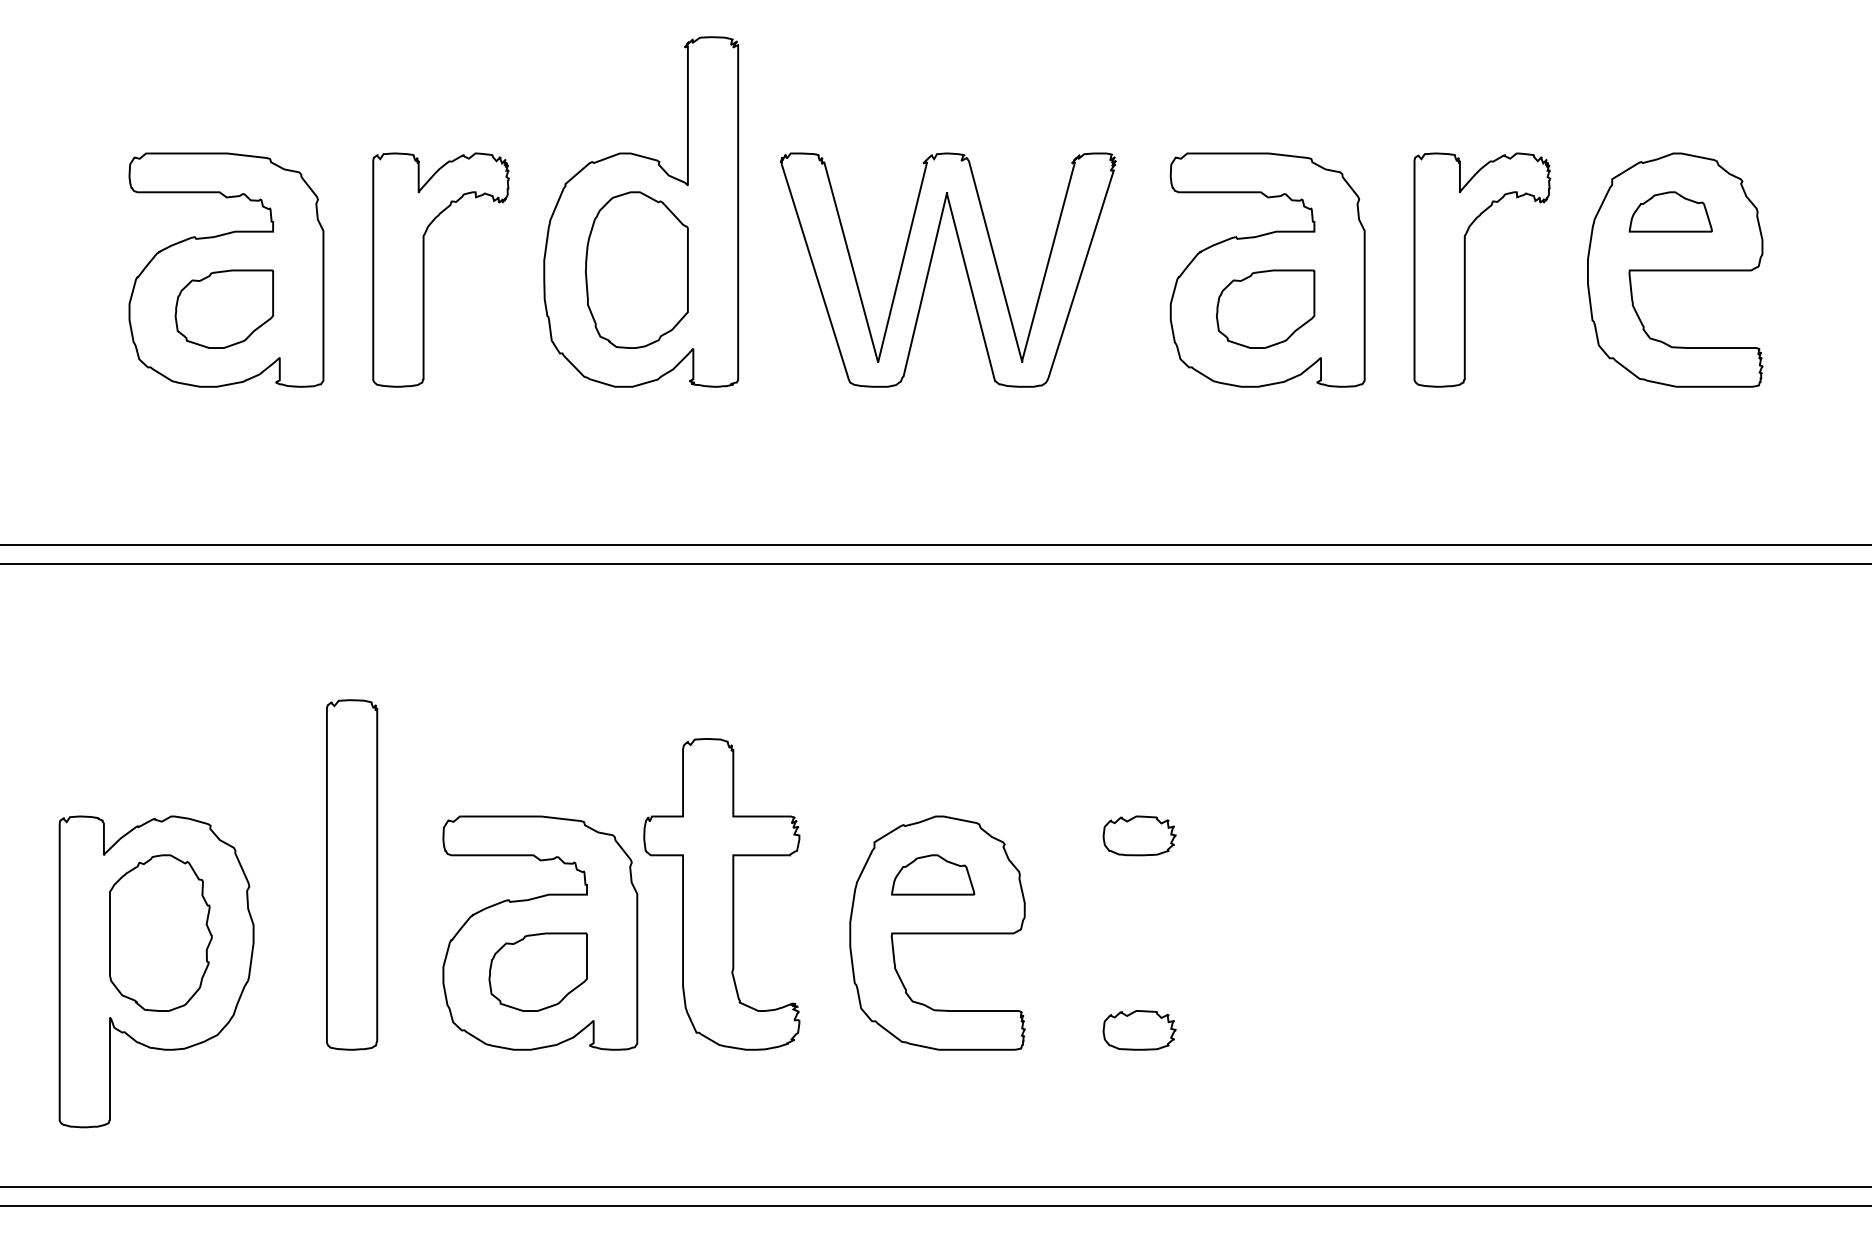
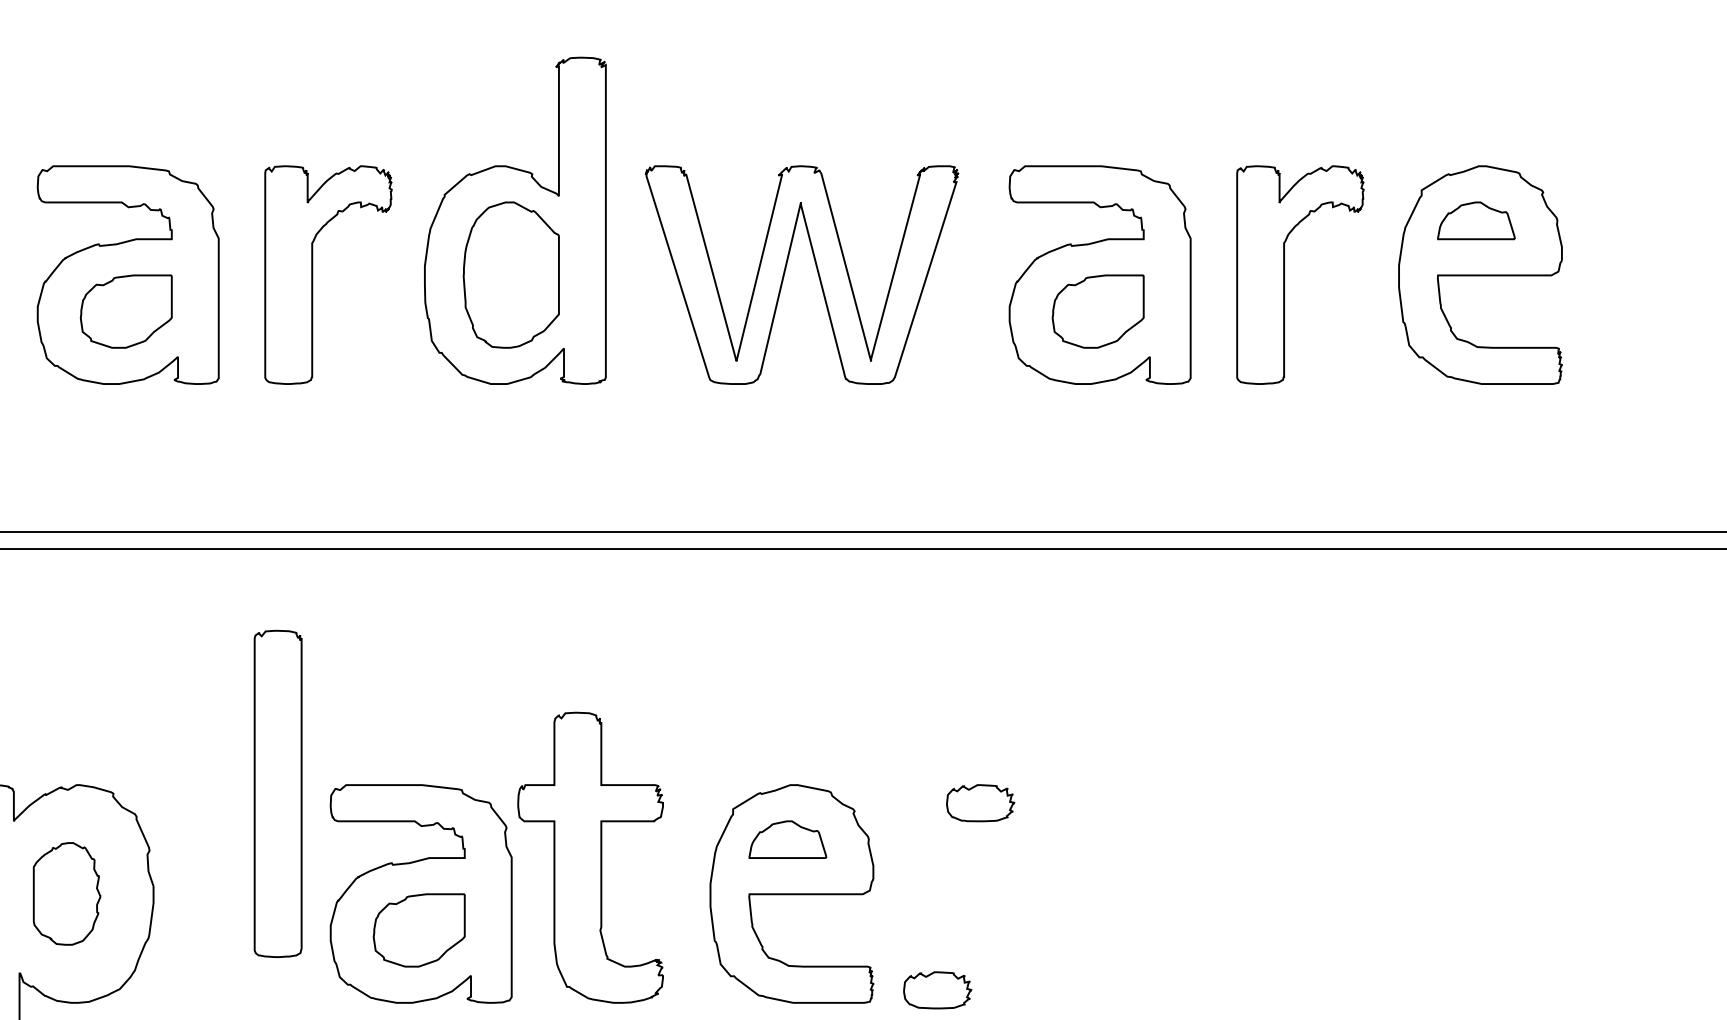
part: (352, 874) -> (278, 793), moved
part: (160, 932) -> (66, 893), size x0.7
part: (1139, 1030) -> (937, 990), moved

